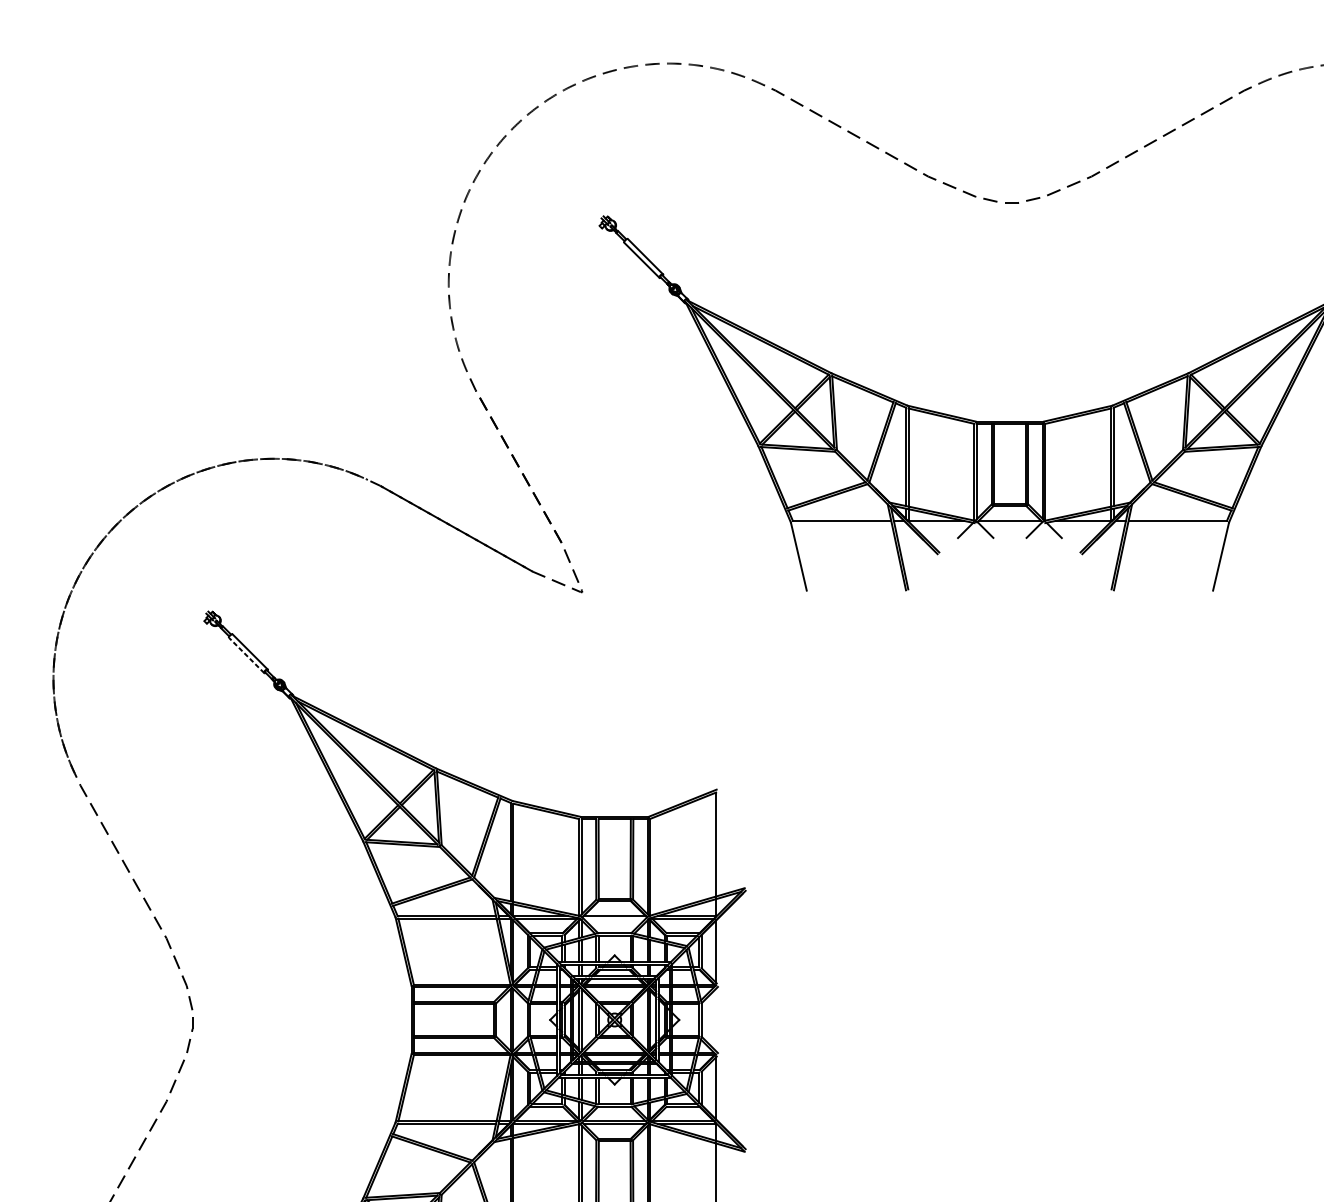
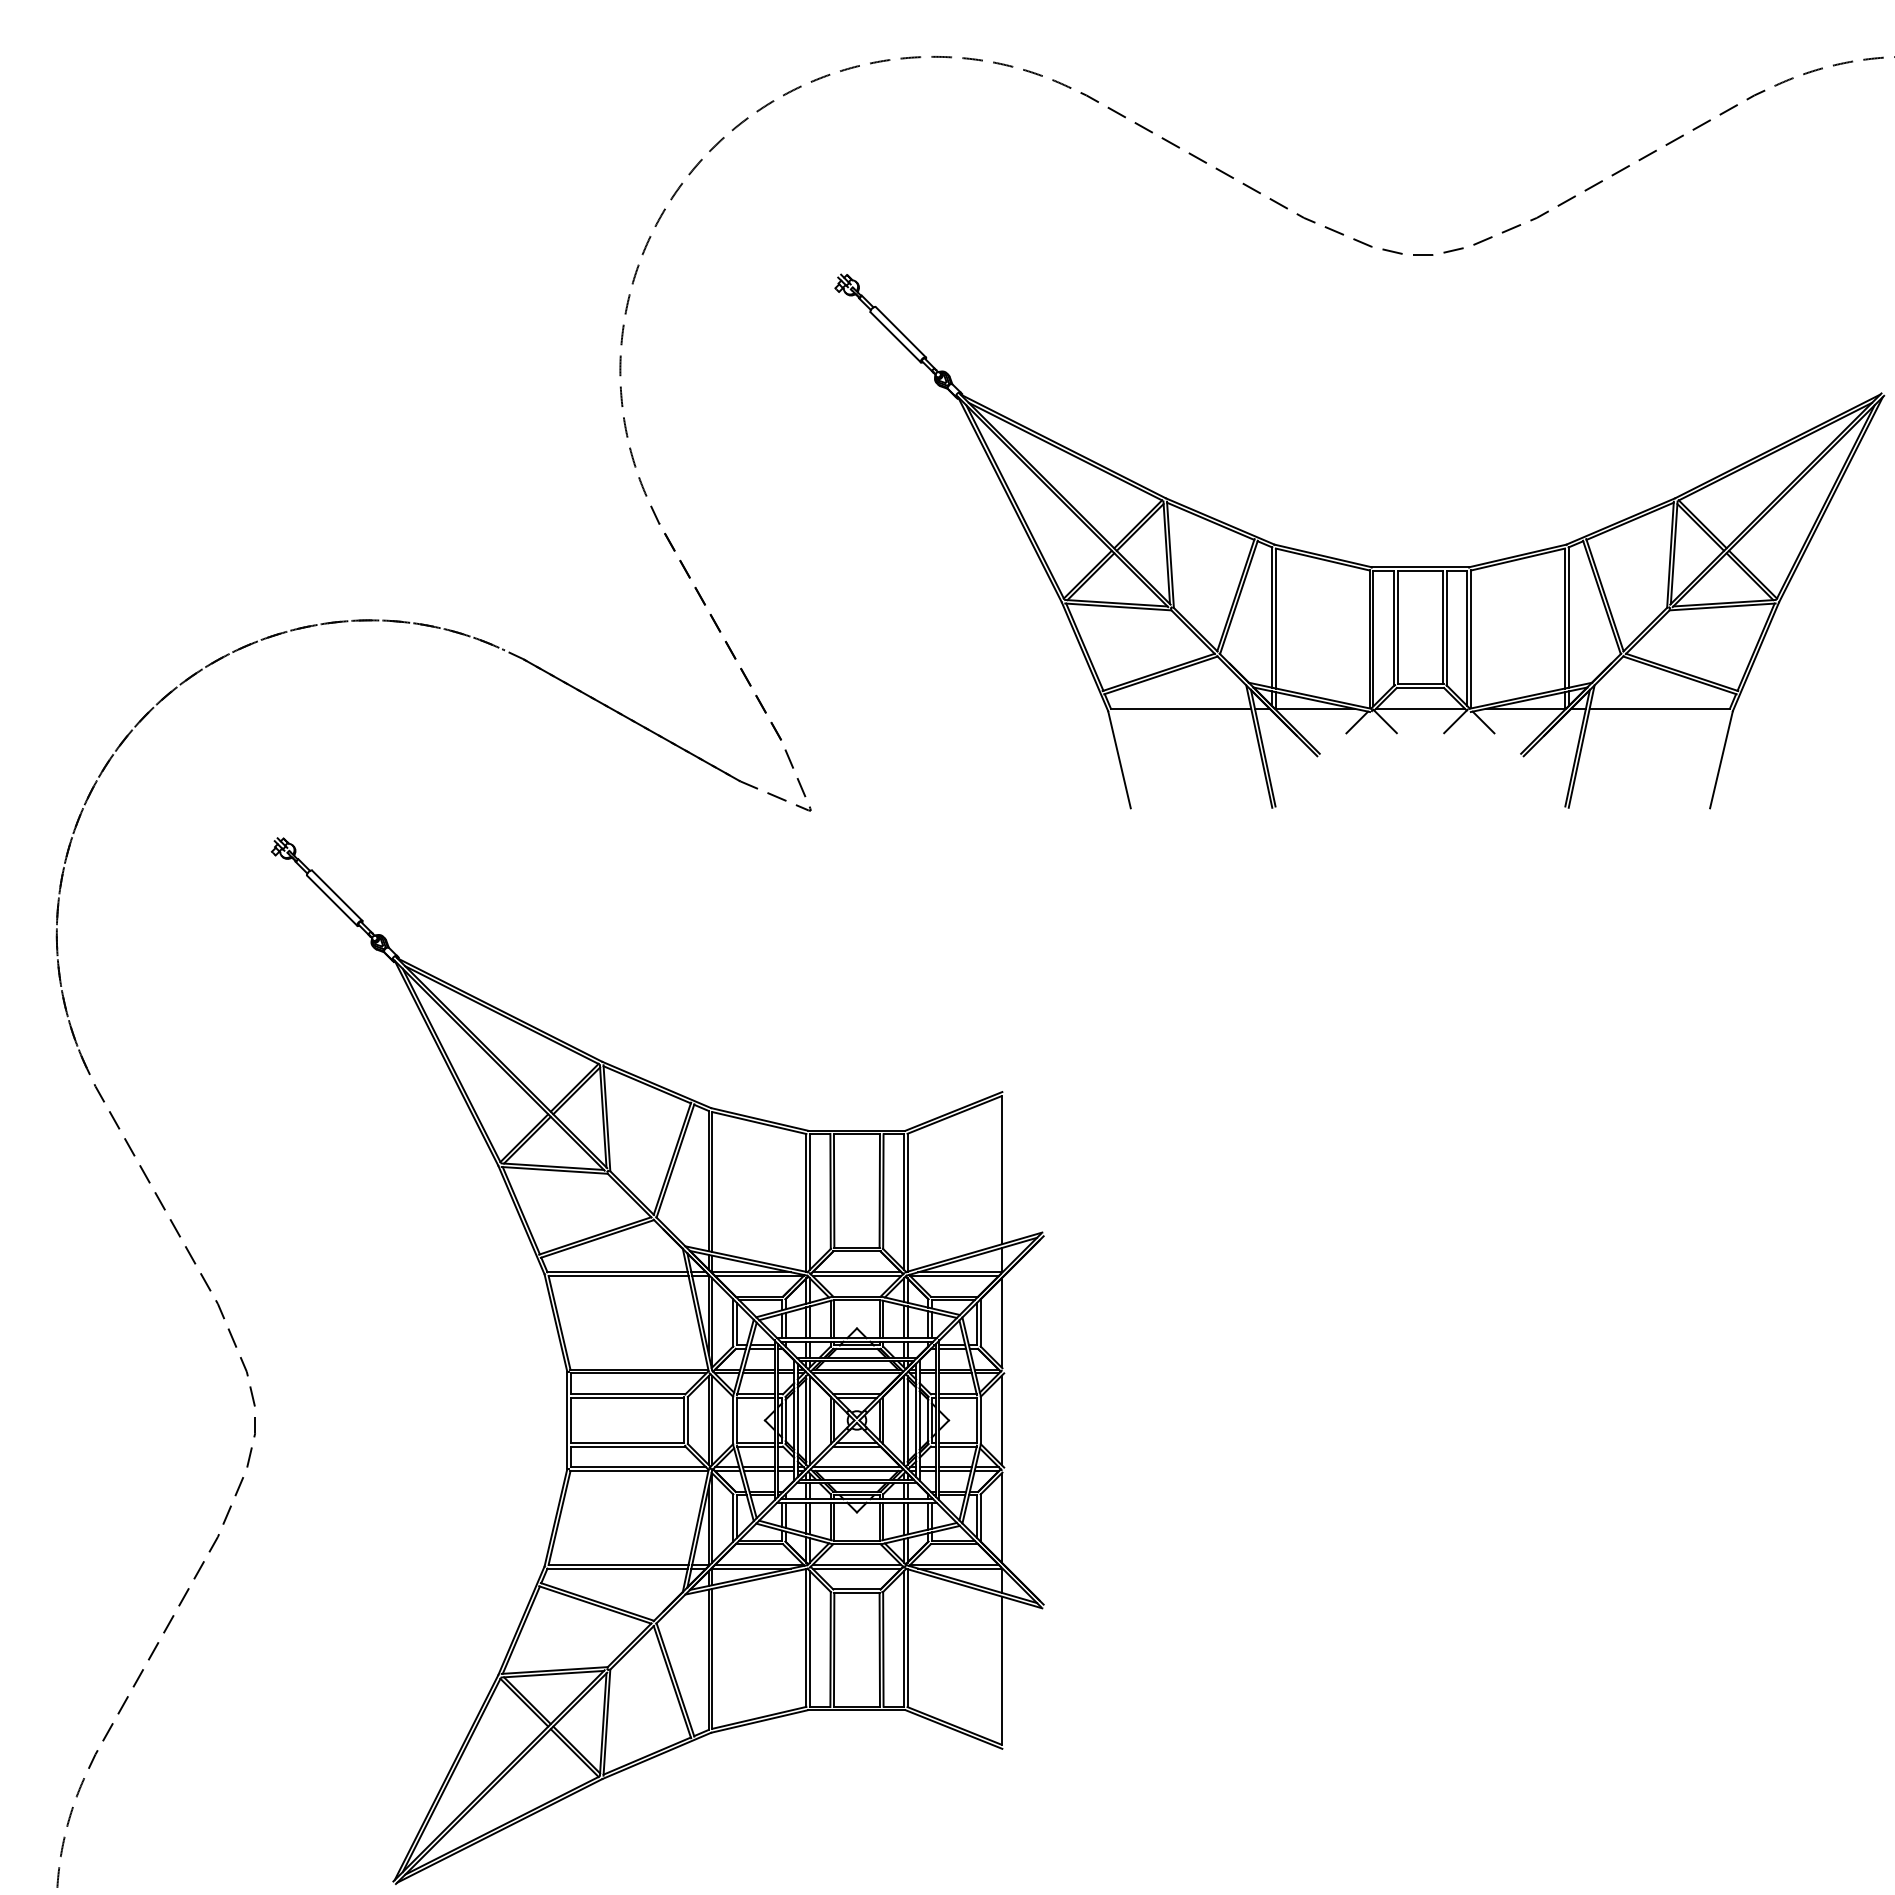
line: (246, 655) -> (331, 900), dashed -> solid
line: (614, 918) -> (856, 1275), added
line: (716, 1019) -> (1001, 1419), added

